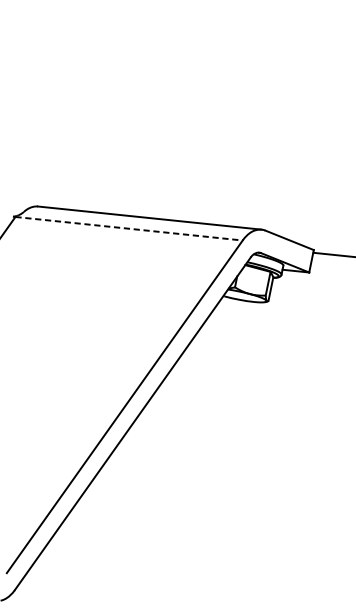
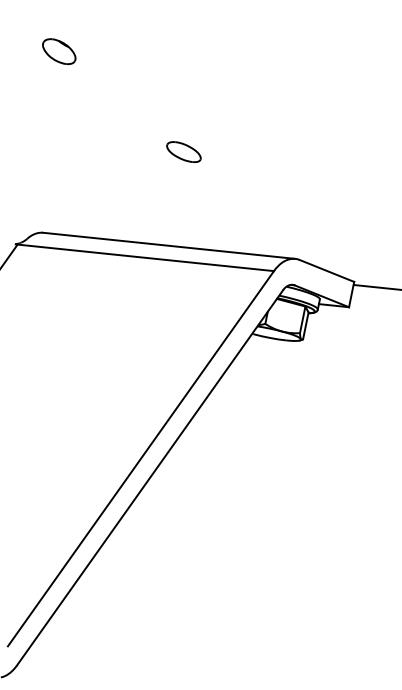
part: (52, 45) -> (59, 51), added
part: (162, 135) -> (183, 152), added
line: (128, 228) -> (145, 257), dashed -> solid

